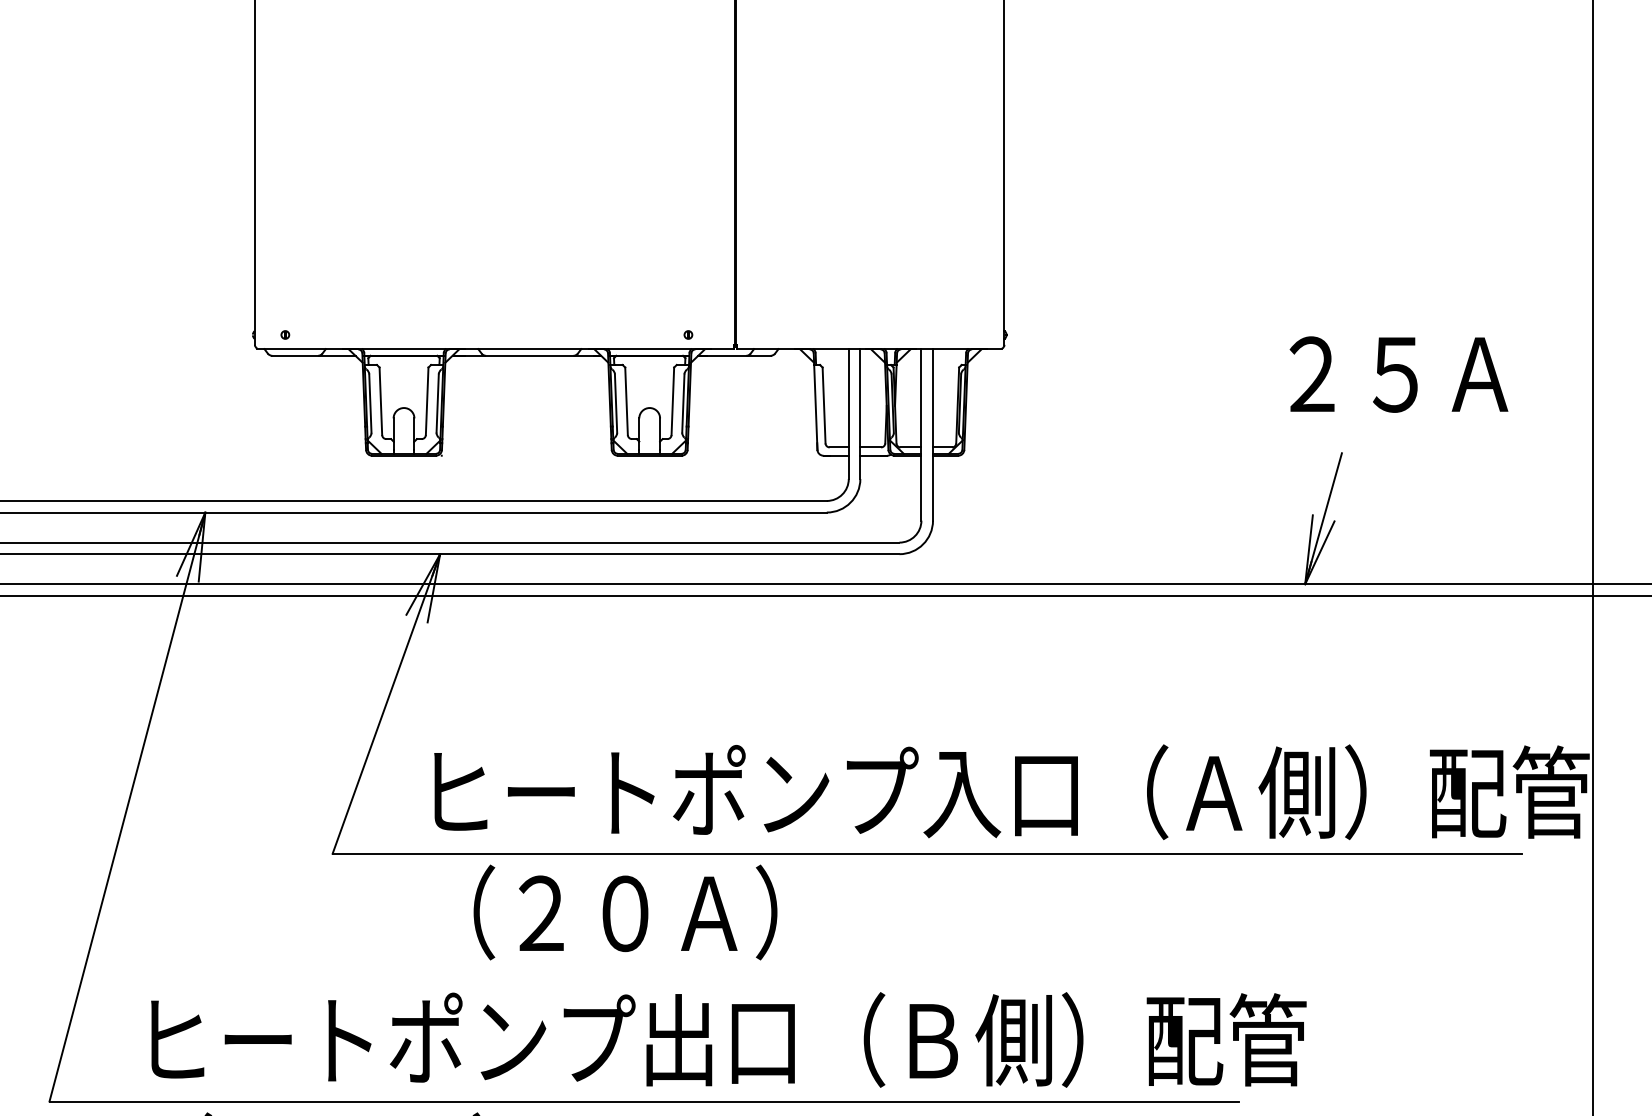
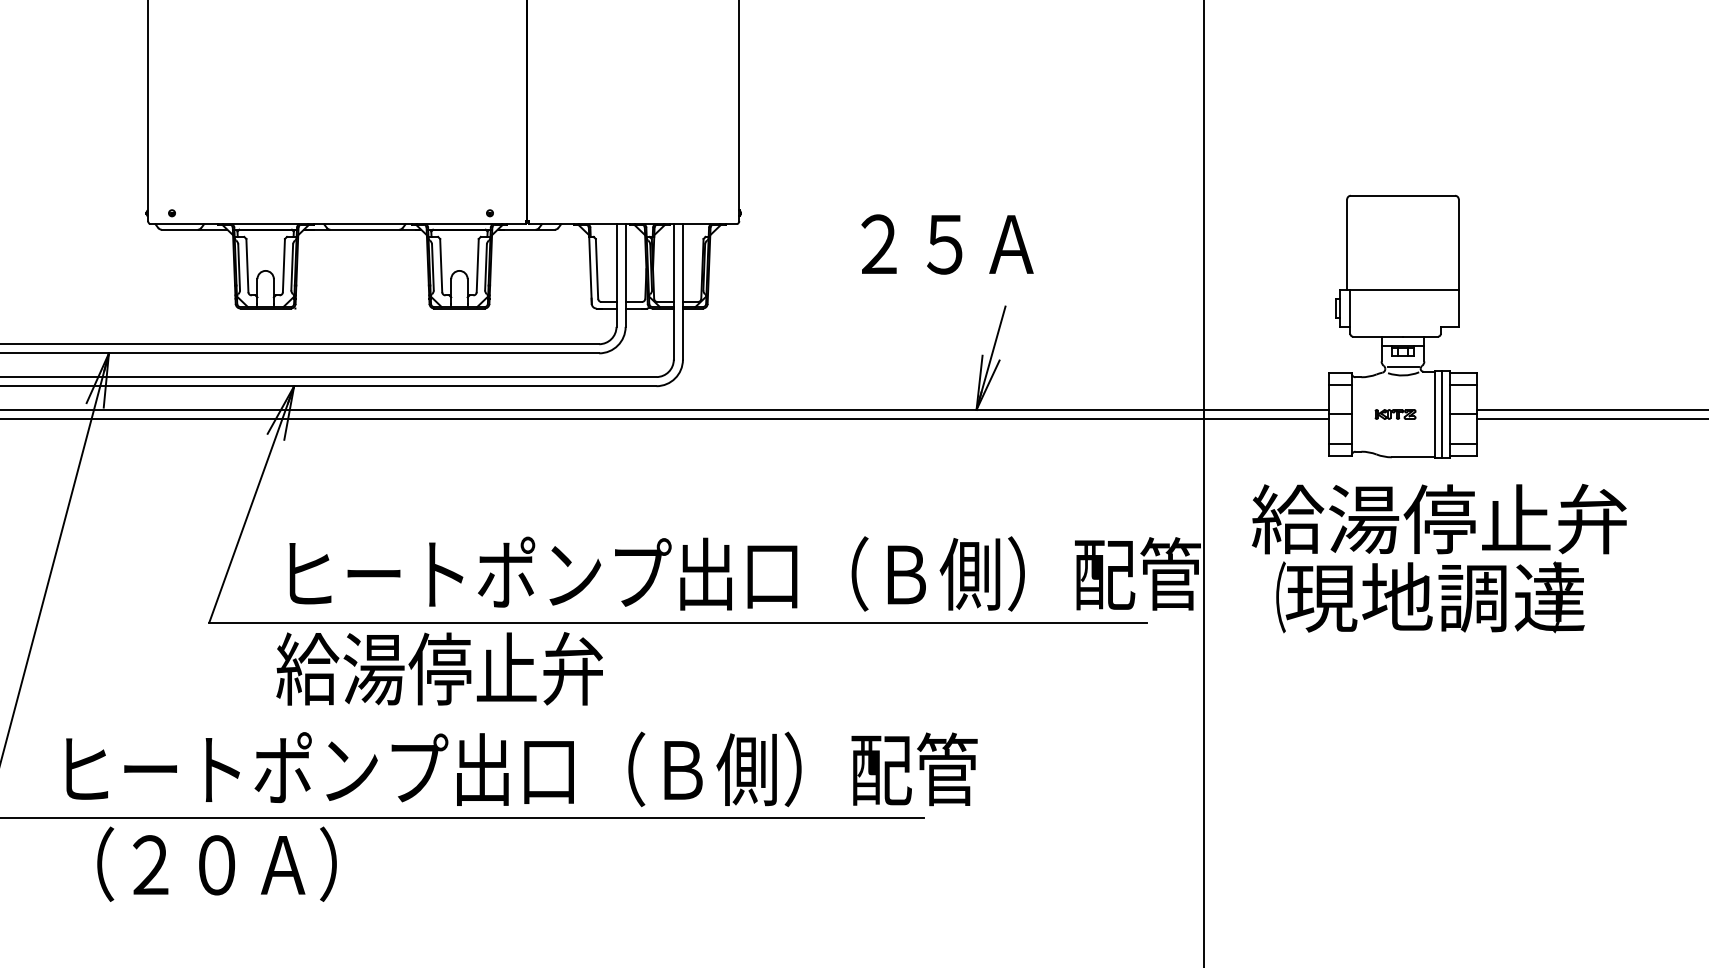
text: (1398, 374) -> (947, 244), moved
text: (1082, 791) -> (800, 573), ヒートポンプ入口（Ａ側）配管 -> ヒートポンプ出口（Ｂ側）配管
text: (624, 912) -> (439, 668), （２０Ａ） -> 給湯停止弁

